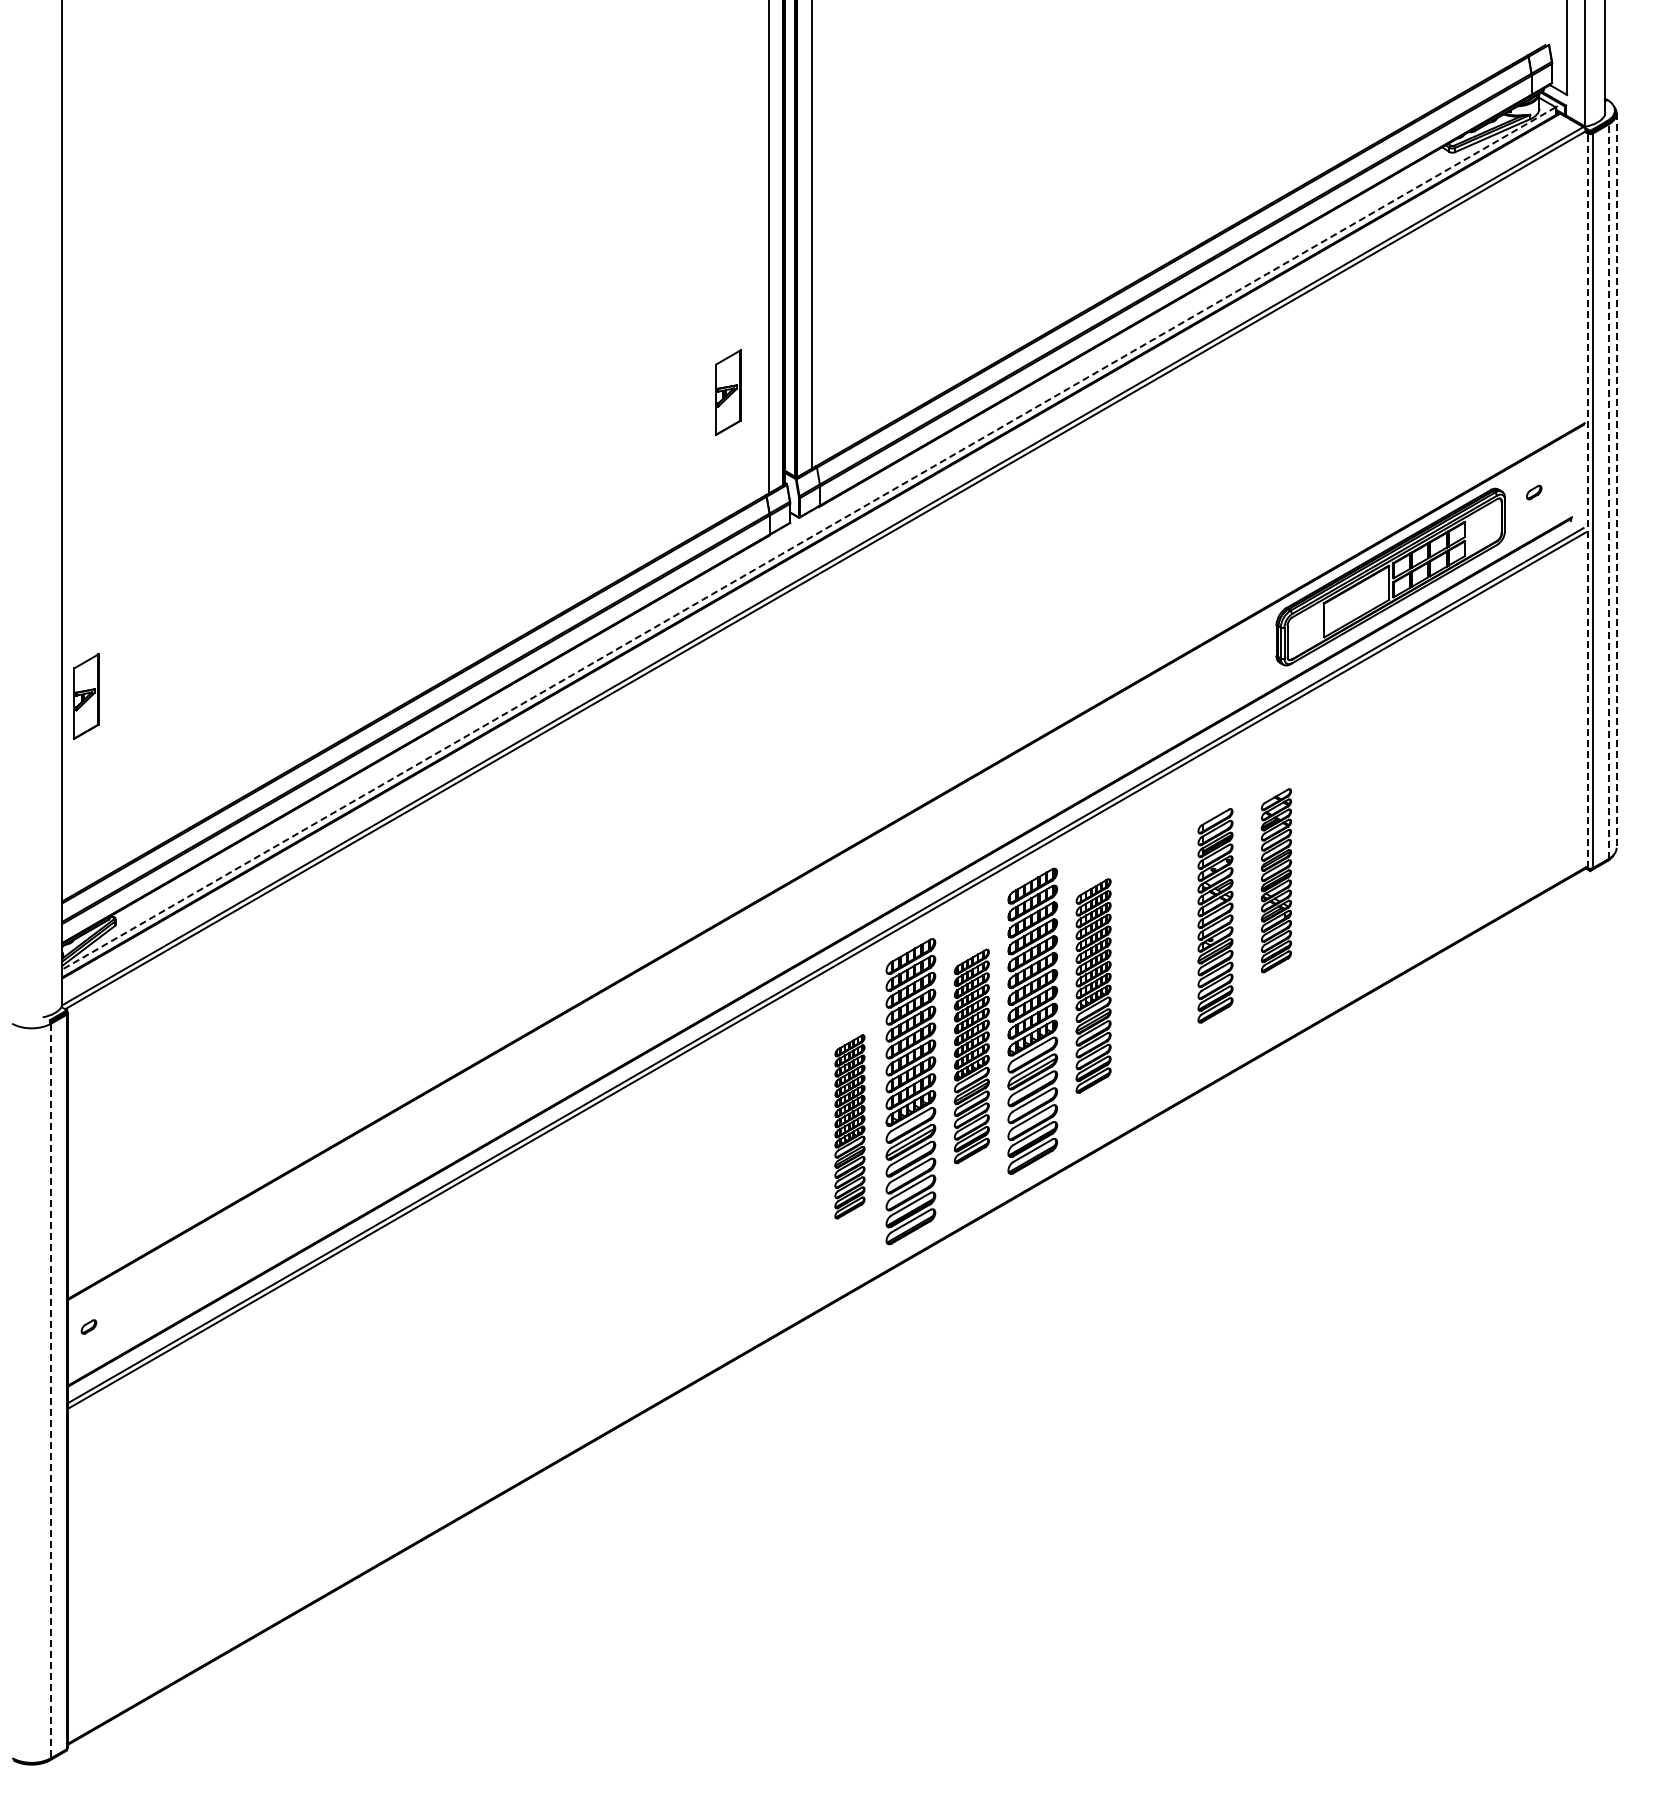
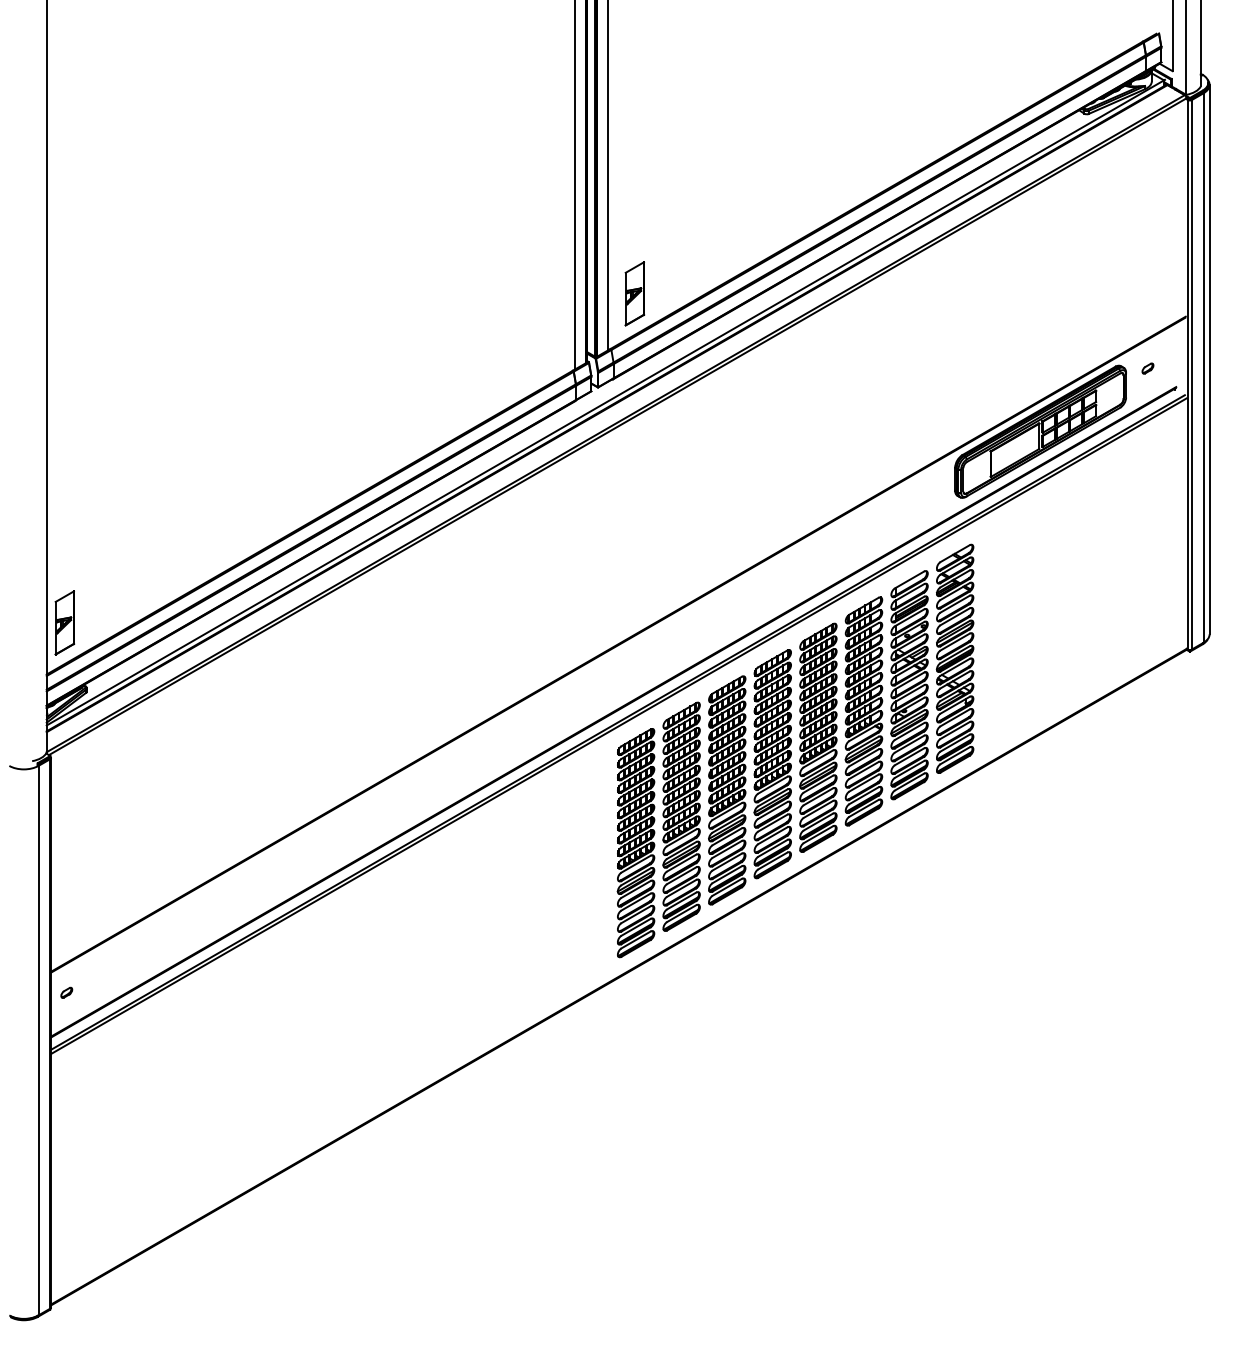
part: (728, 392) -> (634, 293), moved
line: (1616, 481) -> (1209, 360), dashed -> solid
line: (1608, 491) -> (1203, 367), dashed -> solid
line: (1587, 500) -> (1187, 374), dashed -> solid
line: (808, 538) -> (605, 402), dashed -> solid
part: (86, 696) -> (64, 622), moved
part: (1276, 880) -> (955, 658), size x1.67
part: (1215, 915) -> (909, 684), size x1.43
part: (1154, 950) -> (863, 711), added
part: (1093, 985) -> (818, 737), size x1.43
part: (971, 1056) -> (726, 790), size x1.43
part: (849, 1126) -> (635, 842), size x1.67
line: (51, 1391) -> (38, 1041), dashed -> solid

